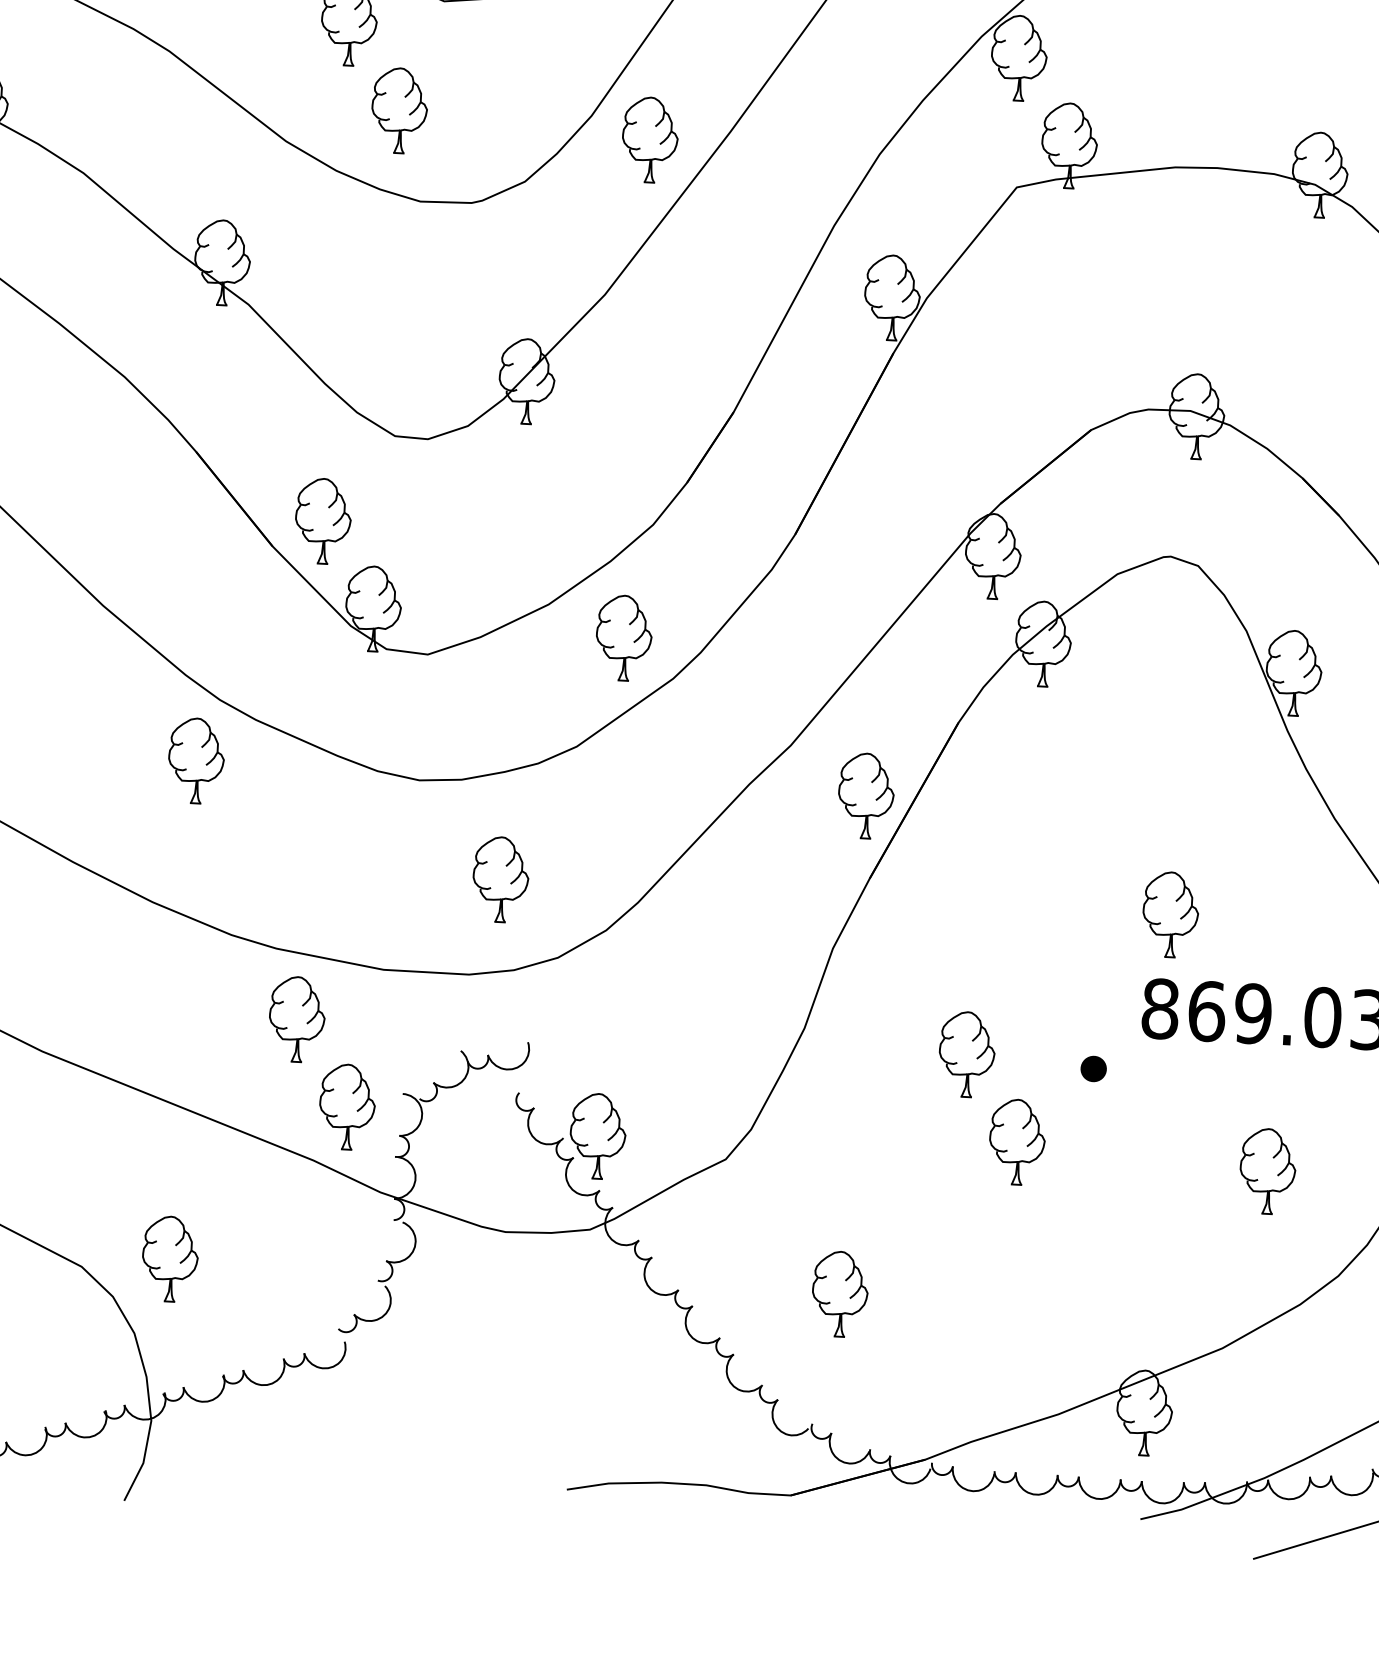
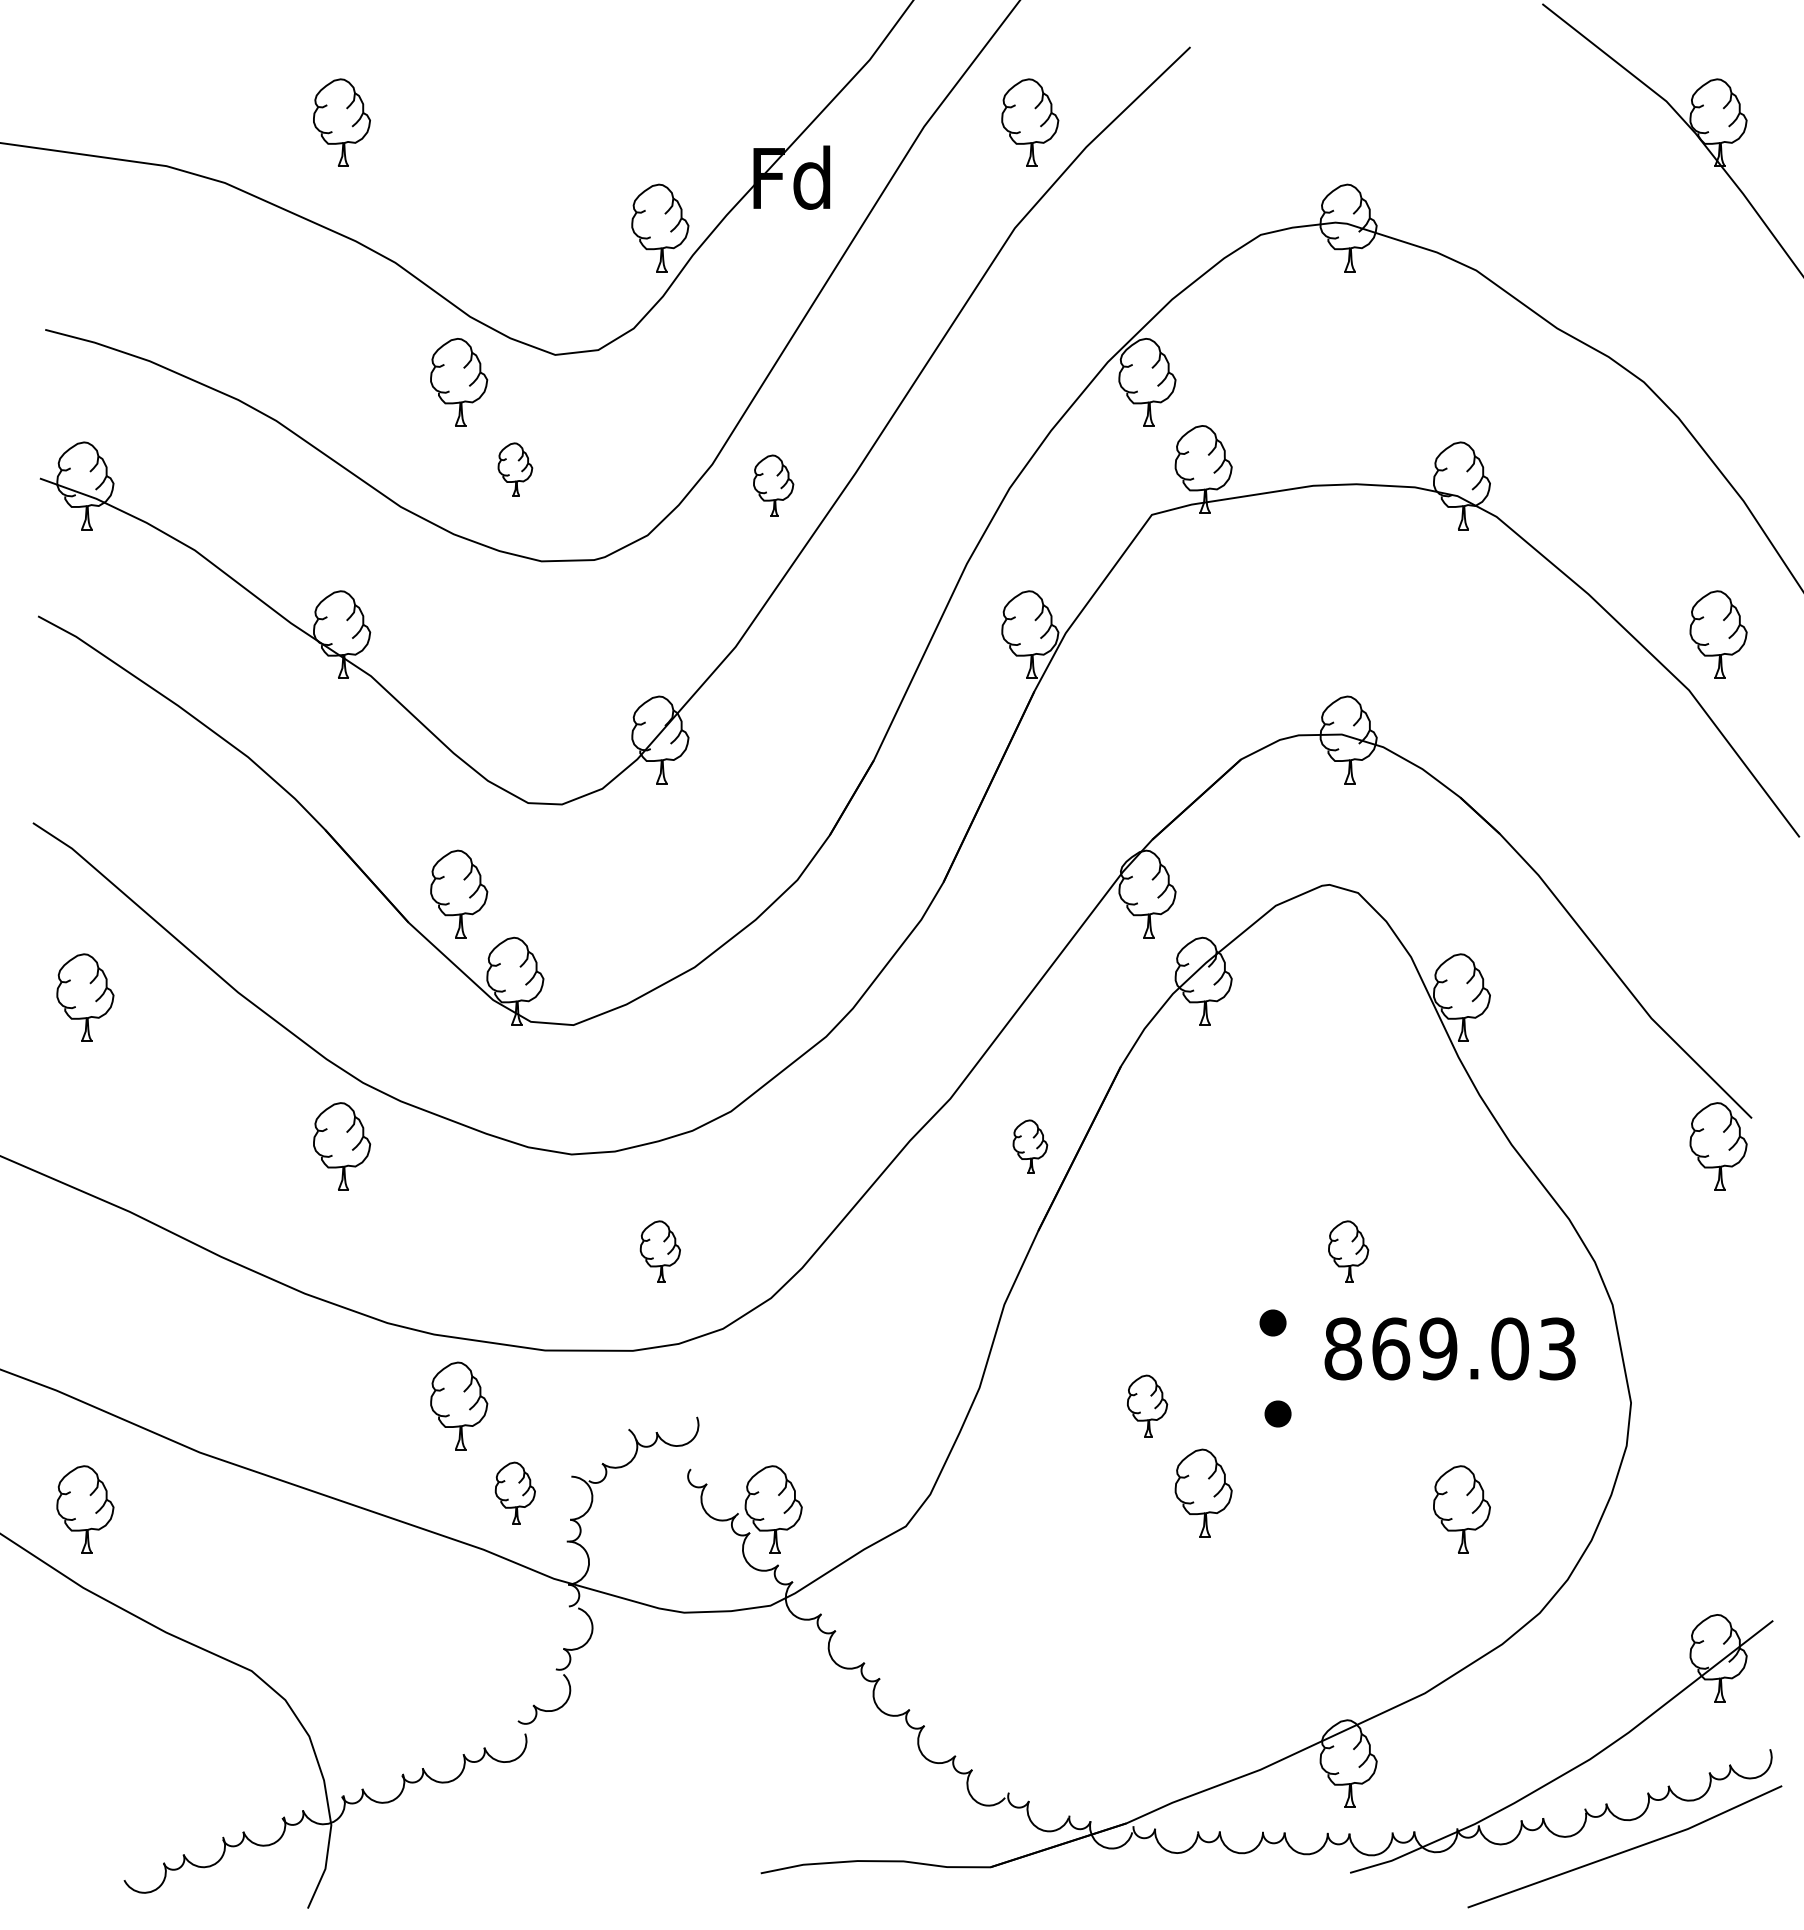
part: (399, 110) -> (515, 469), size x0.6
part: (650, 139) -> (773, 485), size x0.7
part: (623, 637) -> (773, 997), removed
part: (866, 796) -> (1030, 1146), size x0.6
part: (500, 879) -> (660, 1251), size x0.7
part: (1170, 914) -> (1348, 1251), size x0.7
part: (1092, 979) -> (1272, 1322), added
part: (967, 1054) -> (1147, 1405), size x0.7
part: (347, 1106) -> (515, 1492), size x0.7
part: (170, 1259) -> (342, 1658), removed
part: (840, 1294) -> (1030, 1658), removed

